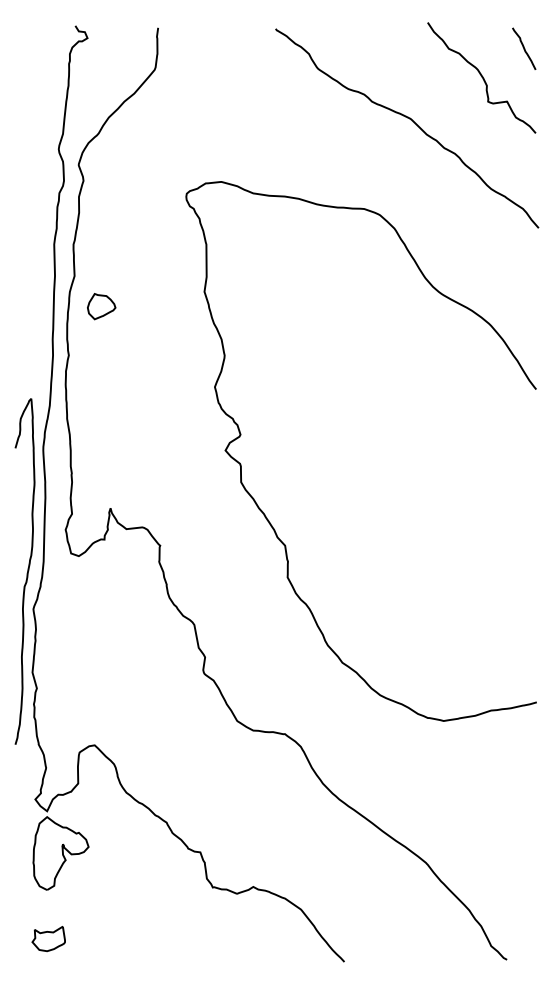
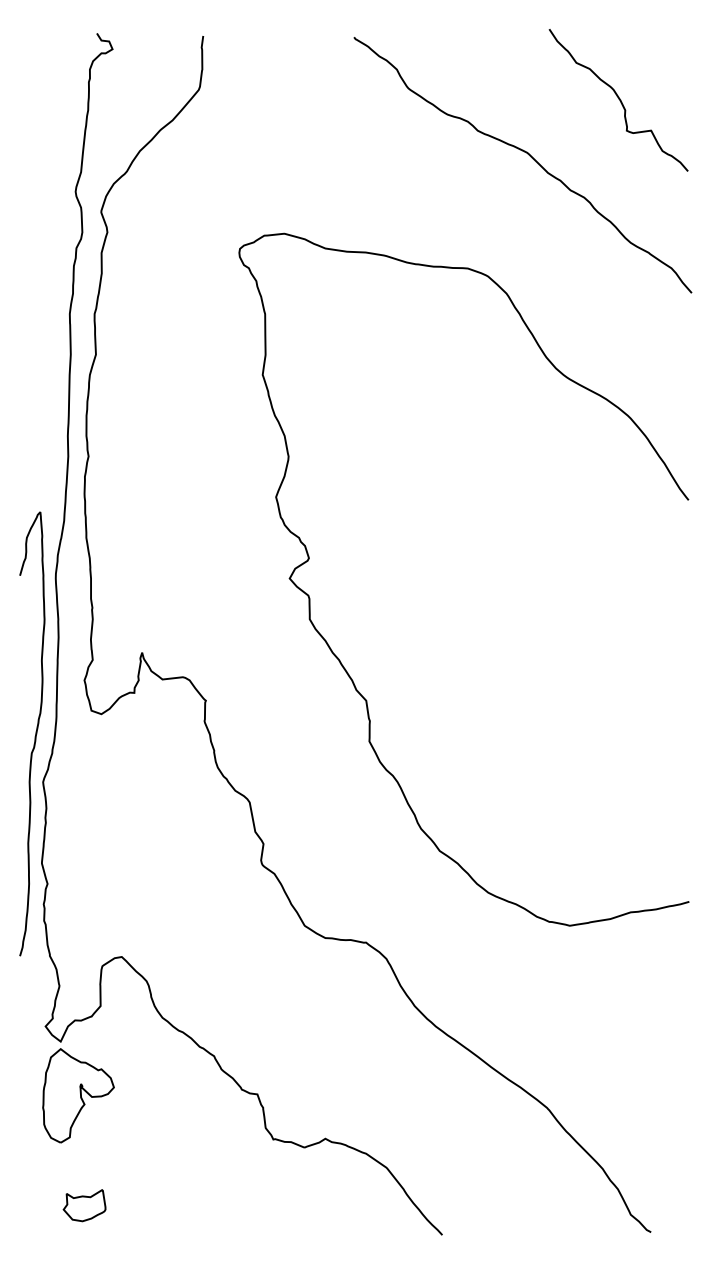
curve: (524, 48) -> (673, 62), removed
part: (101, 306) -> (130, 393), removed
part: (48, 939) -> (84, 1206), moved

